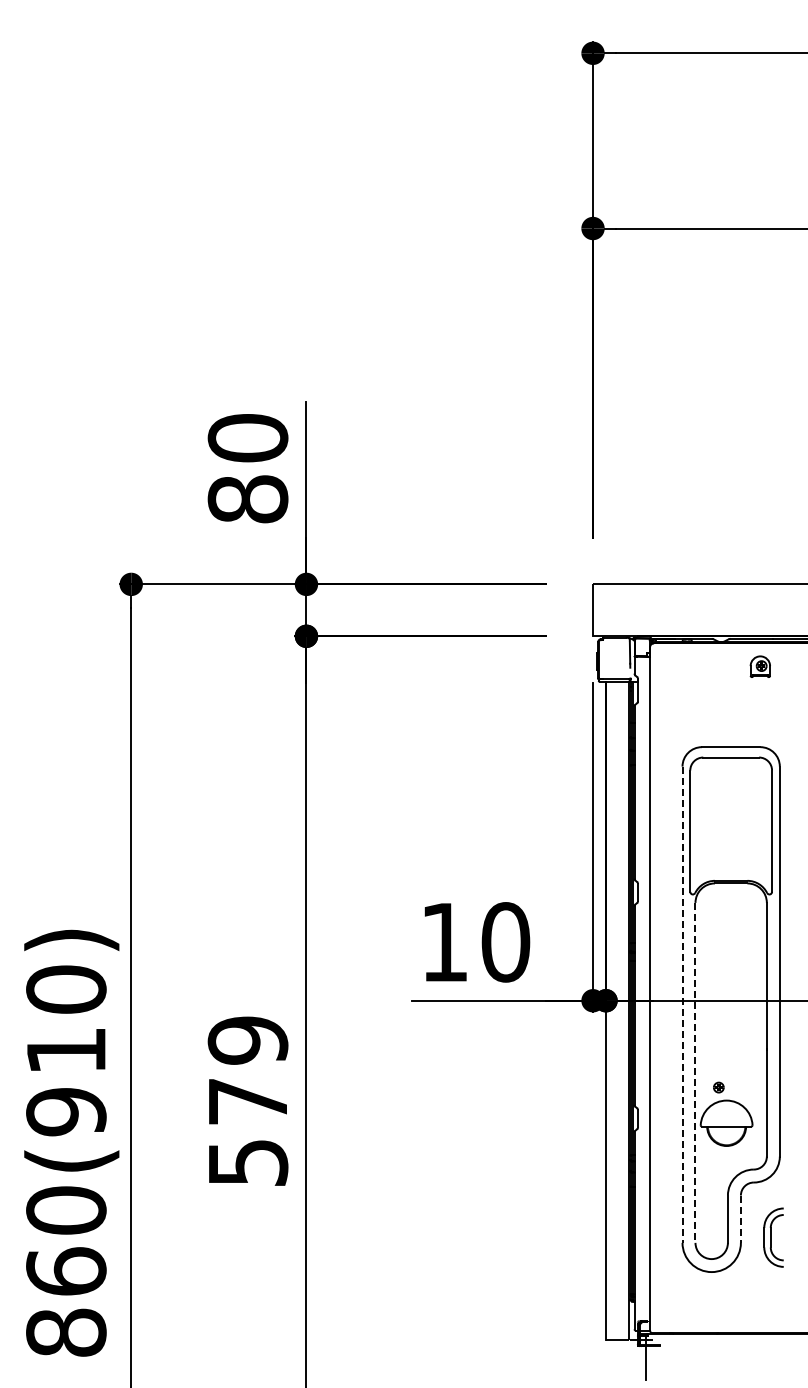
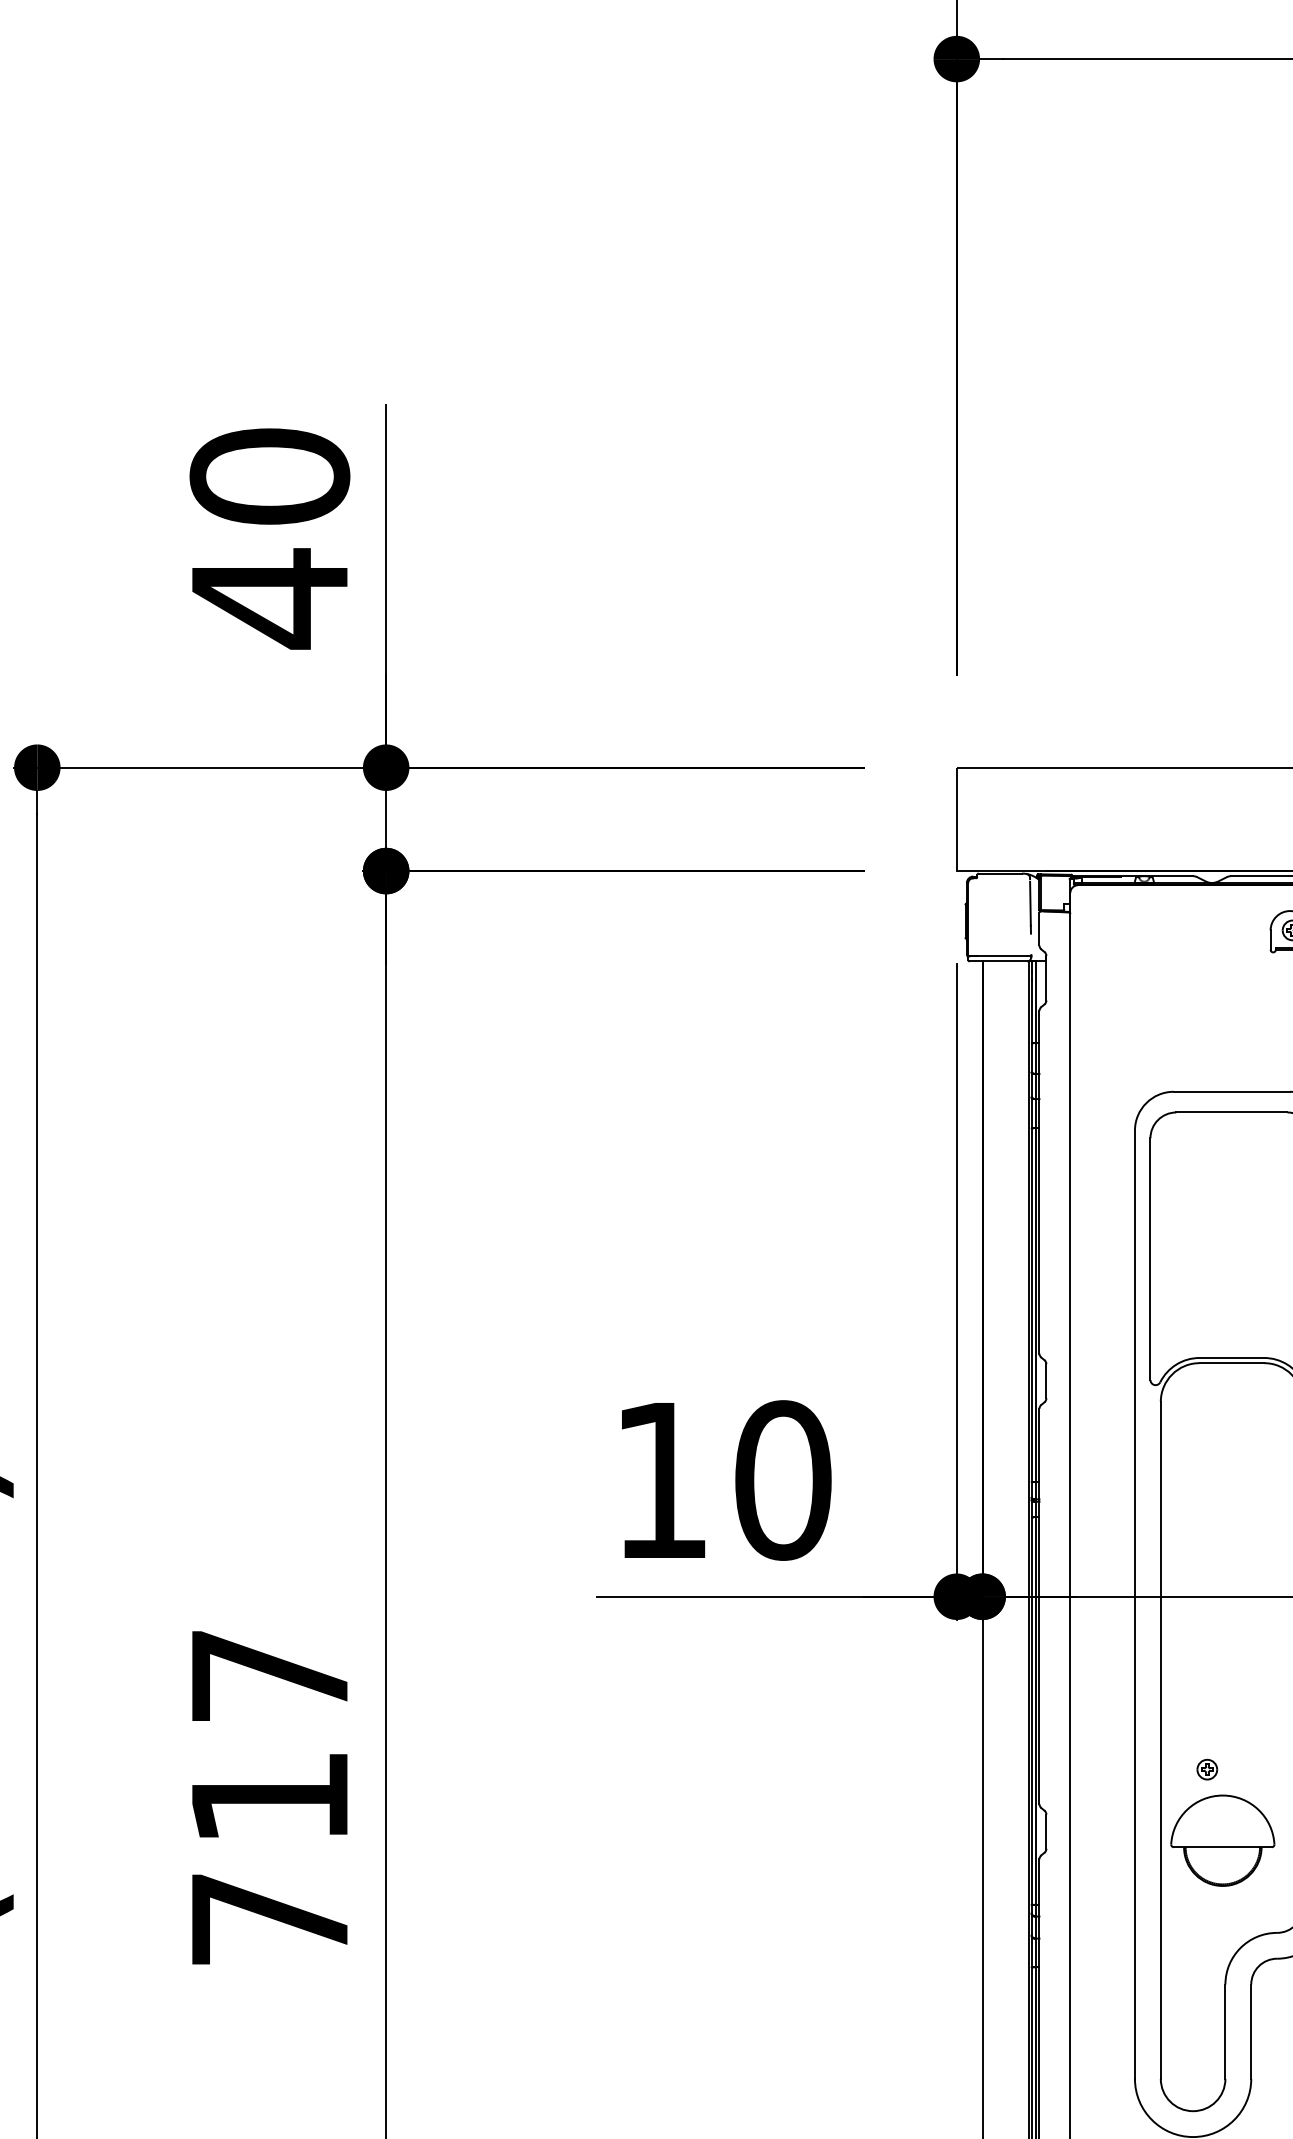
text: (247, 499) -> (268, 598), 80 -> 40
line: (682, 1005) -> (1134, 1606), dashed -> solid
line: (695, 1072) -> (1160, 1739), dashed -> solid
text: (247, 1100) -> (268, 1795), 579 -> 717
line: (740, 1219) -> (1250, 2032), dashed -> solid

